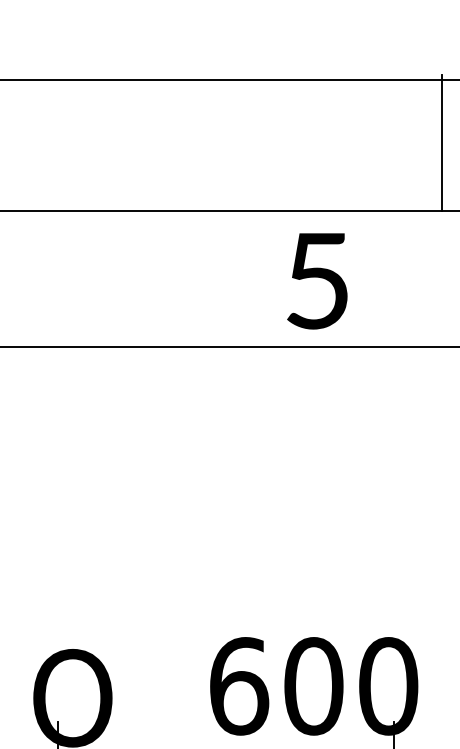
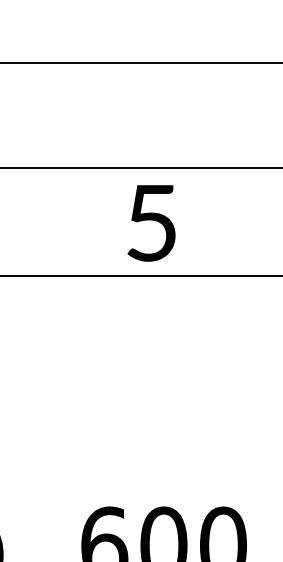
line: (441, 143) -> (265, 113), removed
text: (317, 281) -> (151, 223), moved

